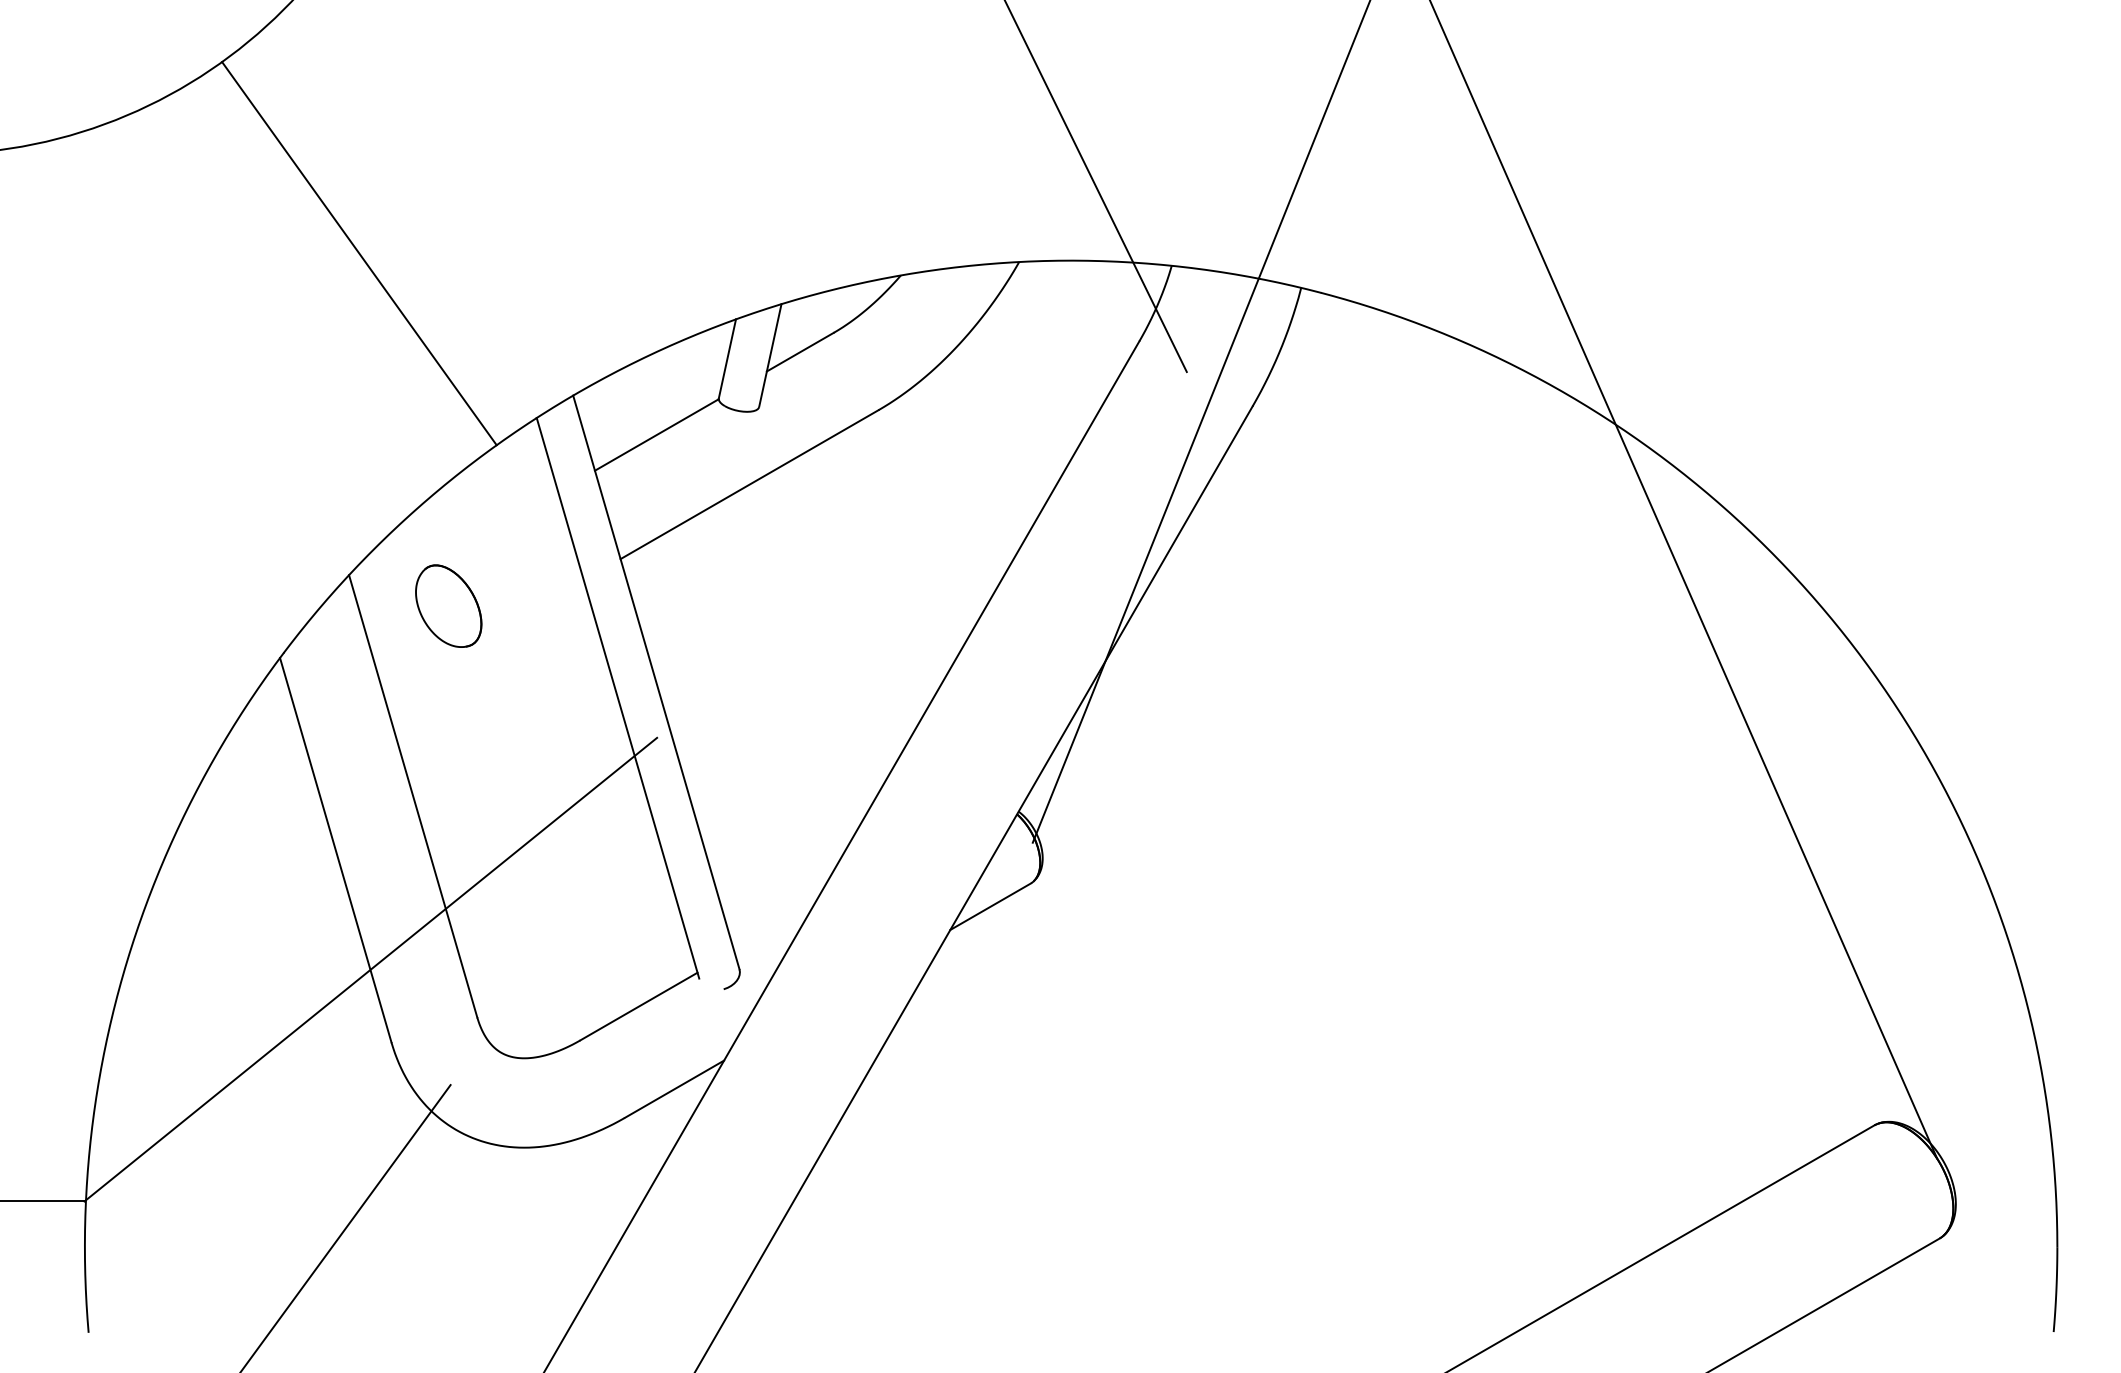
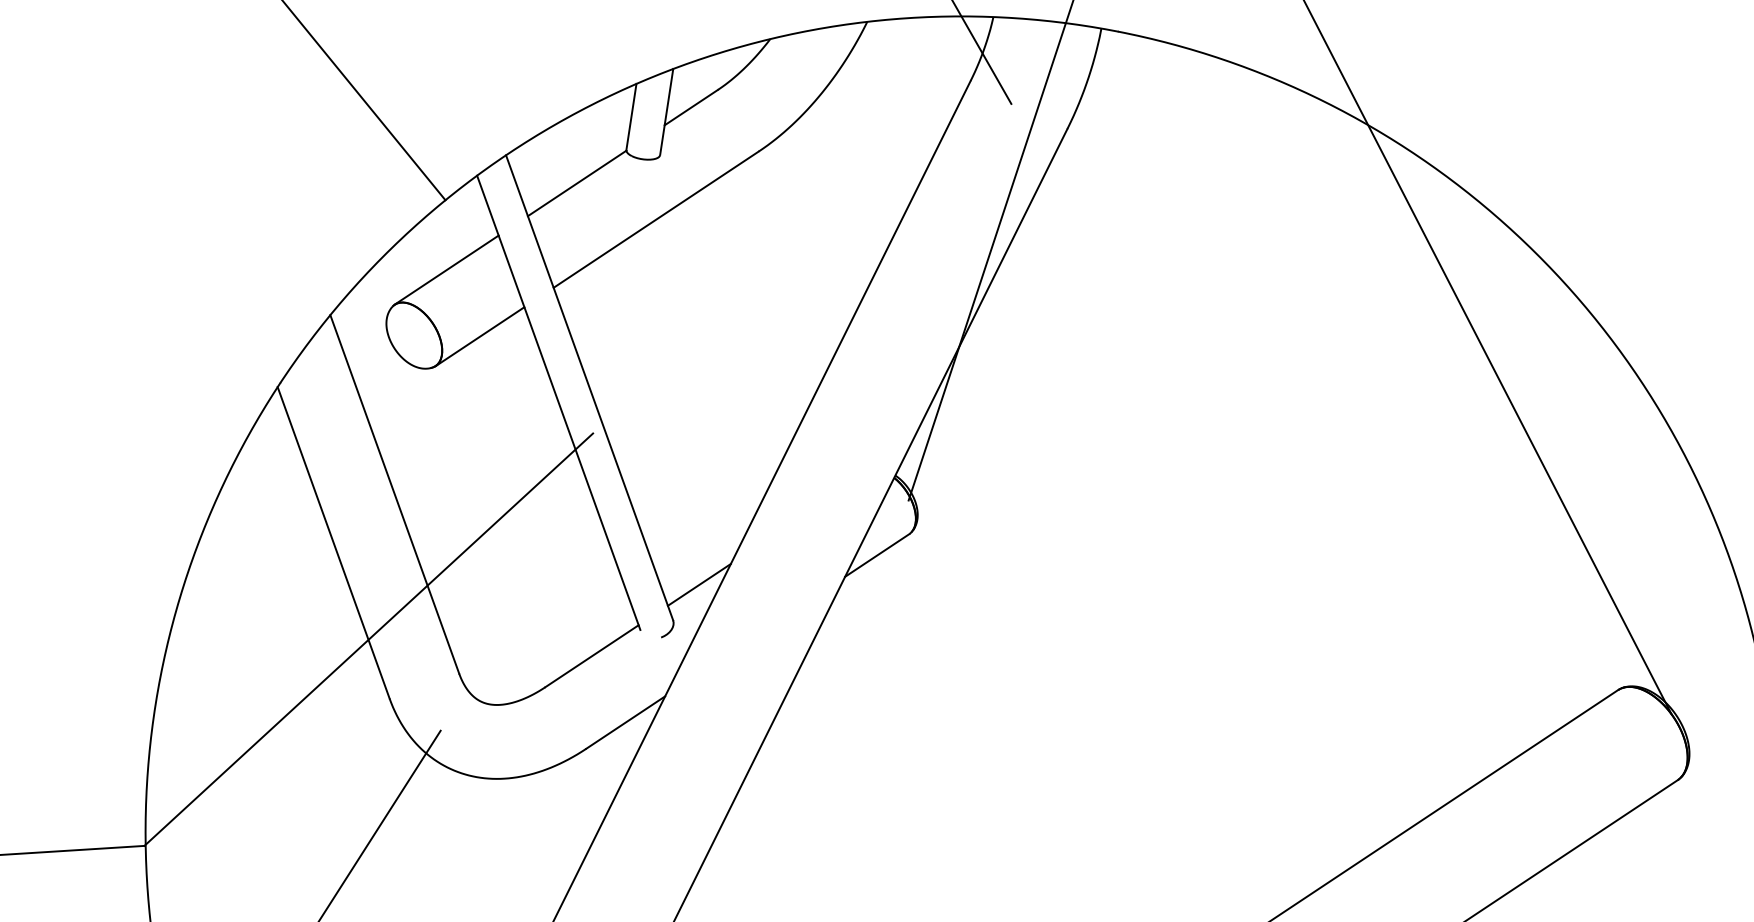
line: (492, 529) -> (446, 270), added
line: (527, 612) -> (479, 336), added
line: (773, 928) -> (699, 584), added

